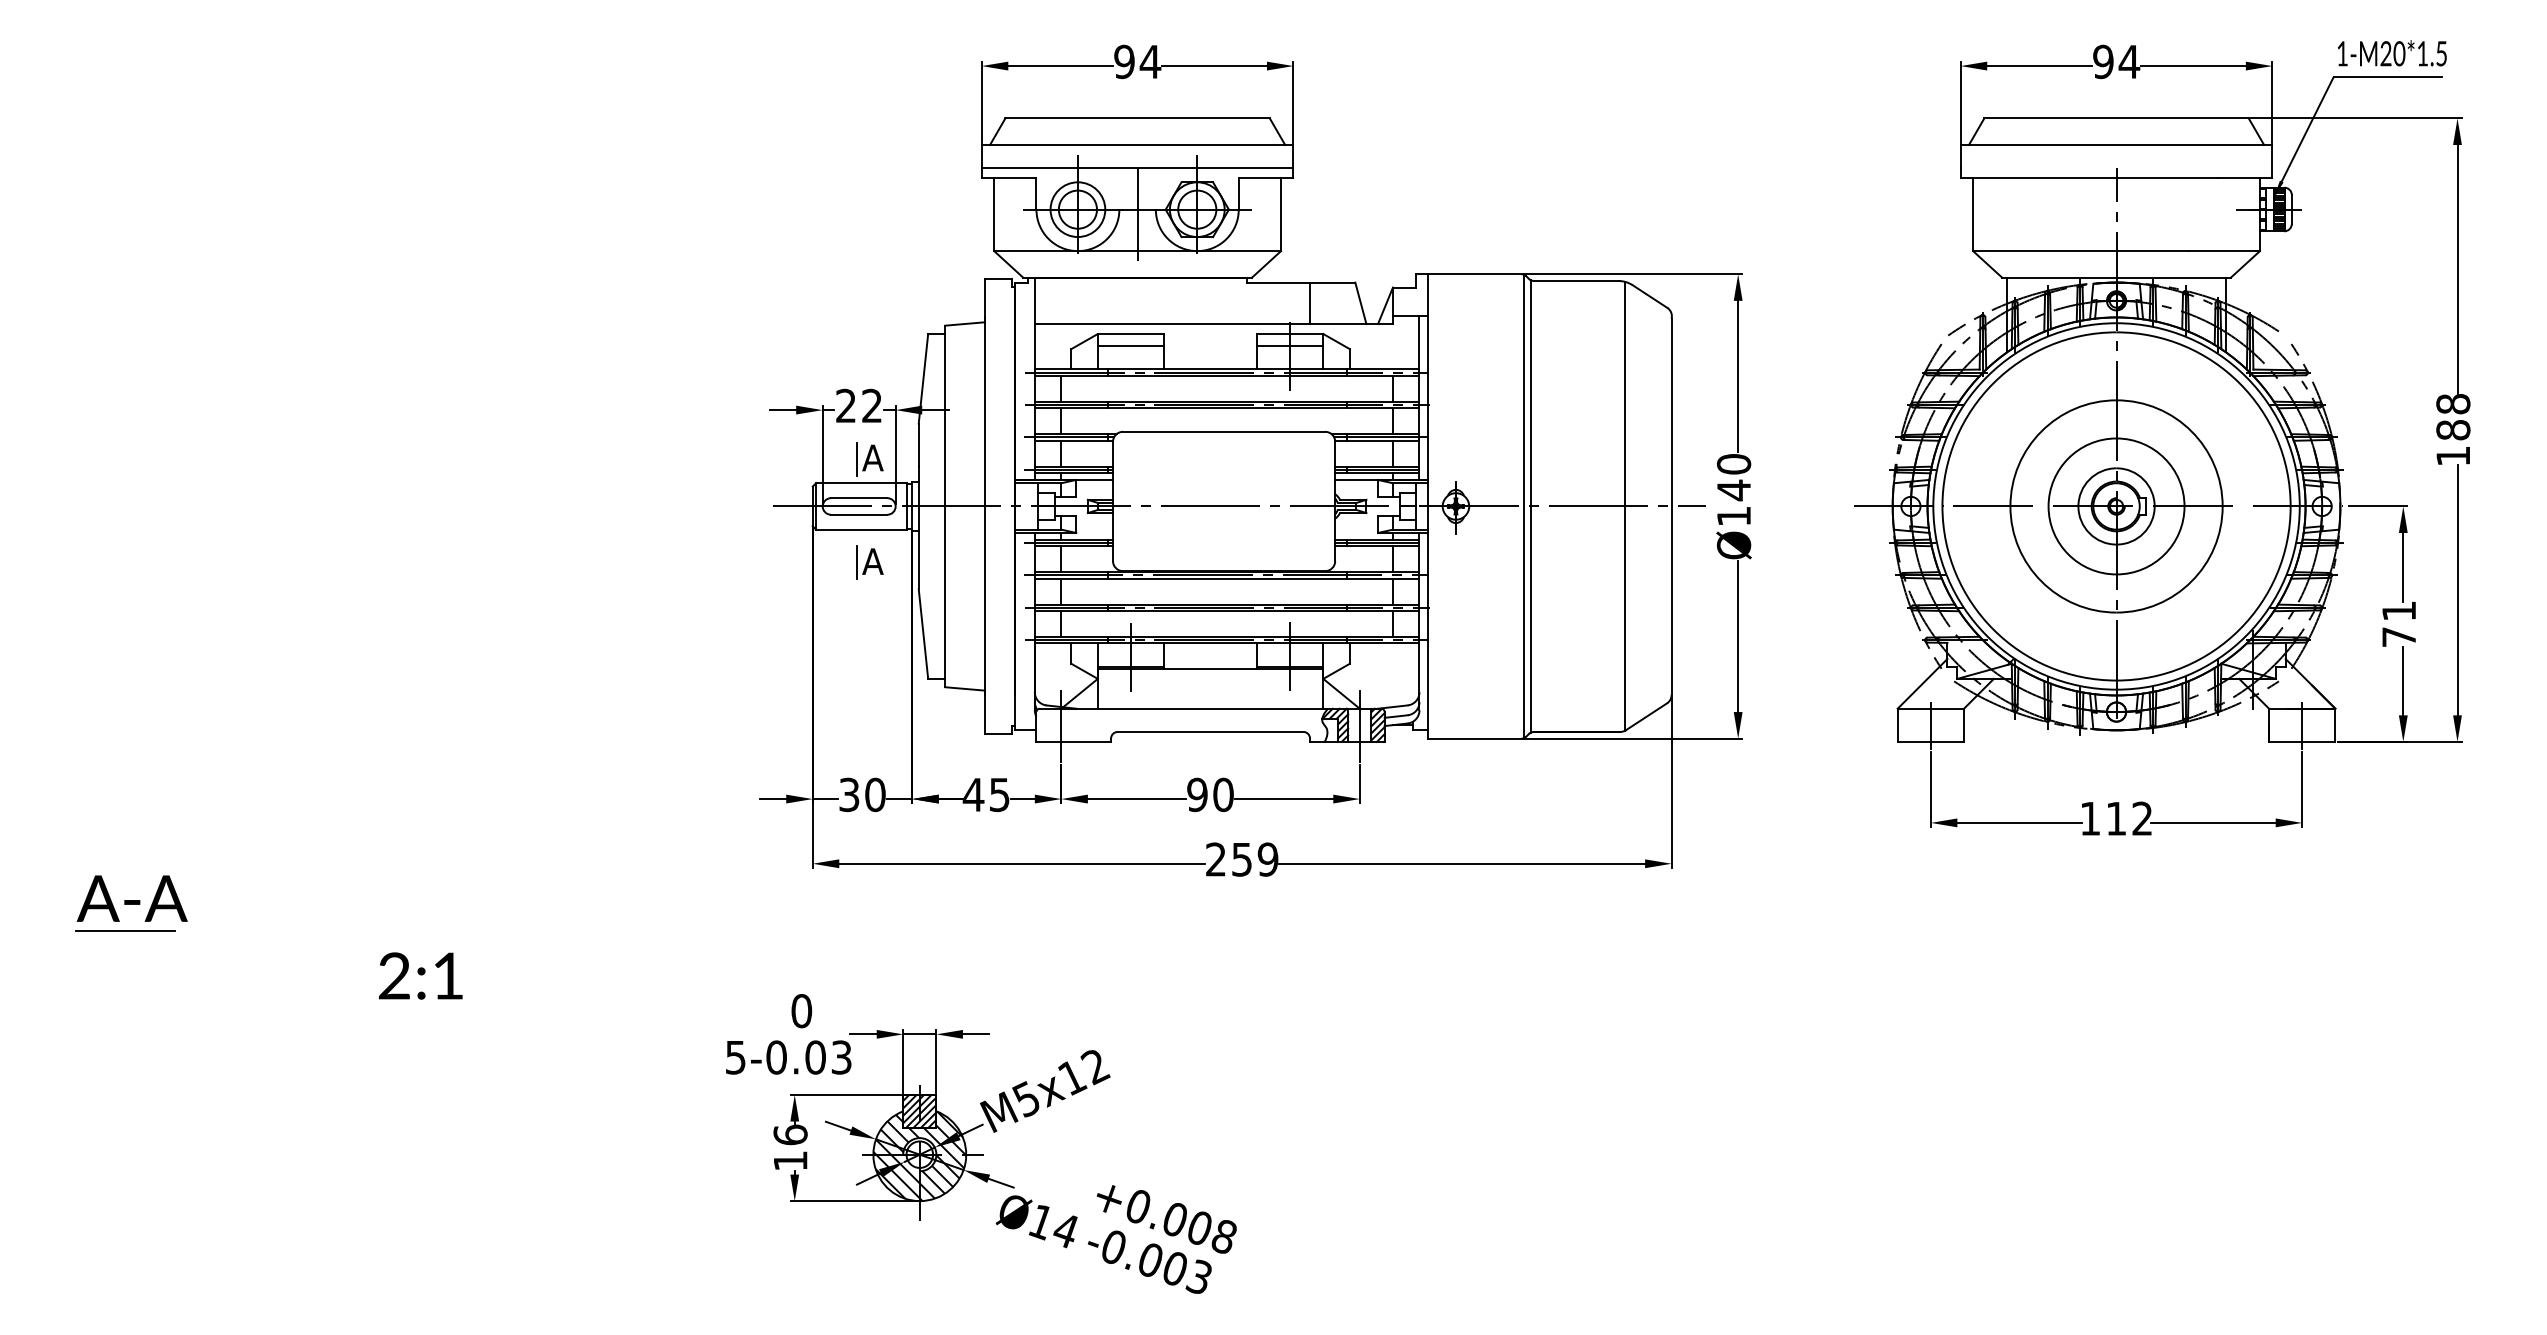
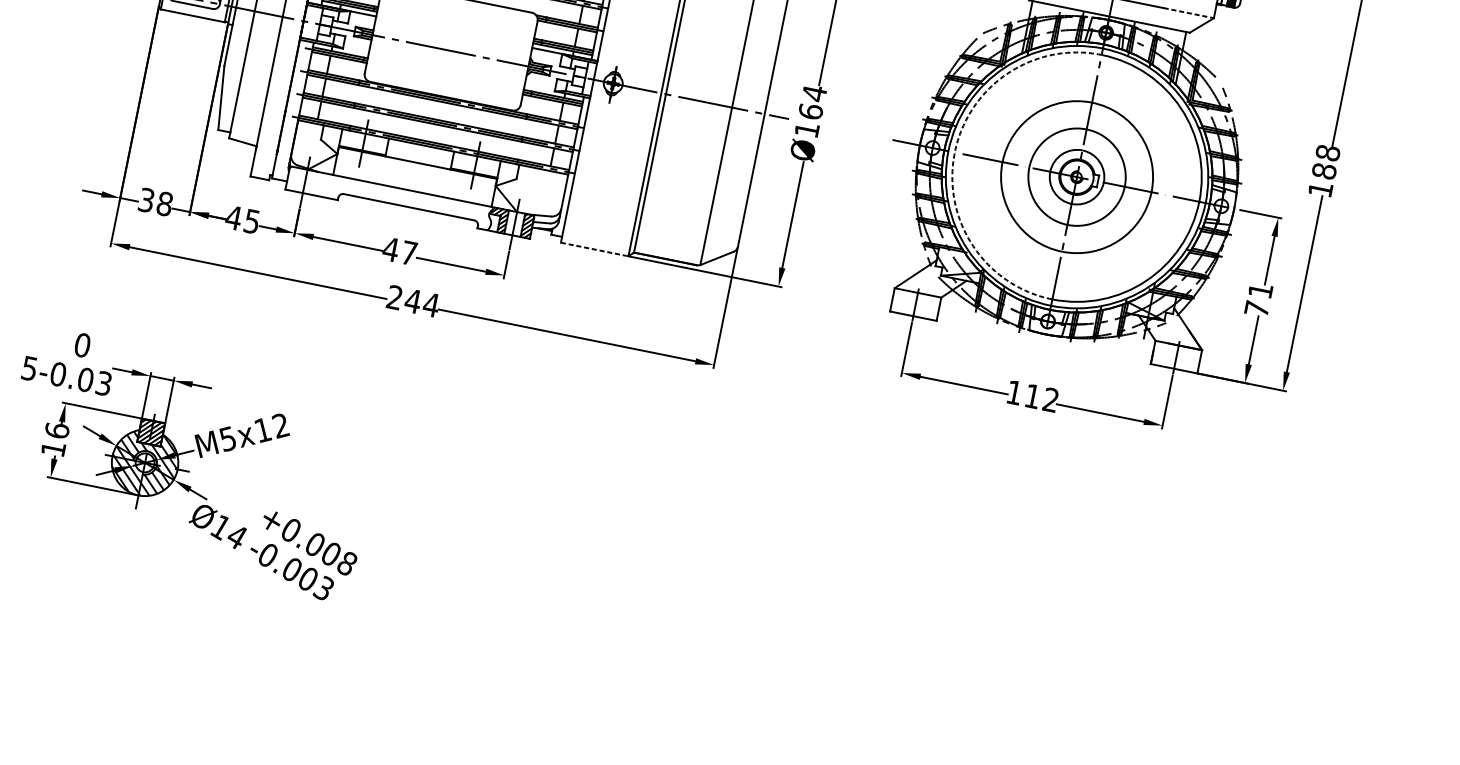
line: (2224, 251) -> (1188, 13), solid -> dashed
text: (1733, 477) -> (812, 102), Ø140 -> Ø164
arc: (1942, 506) -> (954, 152), solid -> dashed
part: (869, 562) -> (193, 39), removed
line: (1474, 738) -> (593, 249), solid -> dashed
text: (875, 794) -> (164, 203), 30 -> 38
text: (1209, 794) -> (399, 251), 90 -> 47
text: (1254, 859) -> (421, 303), 259 -> 244

